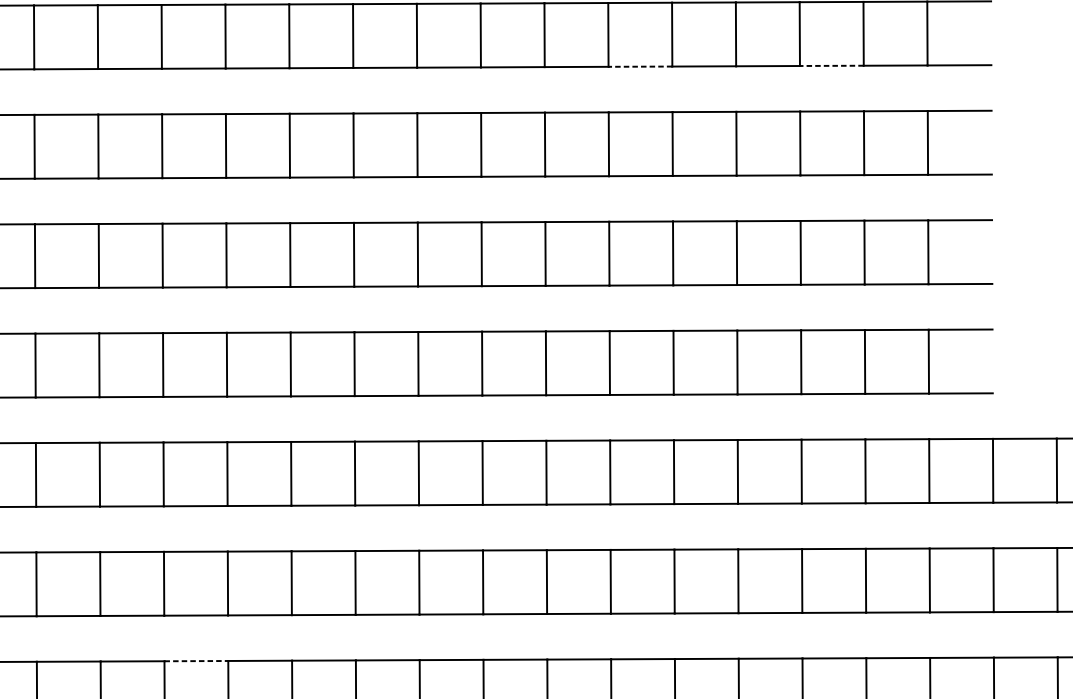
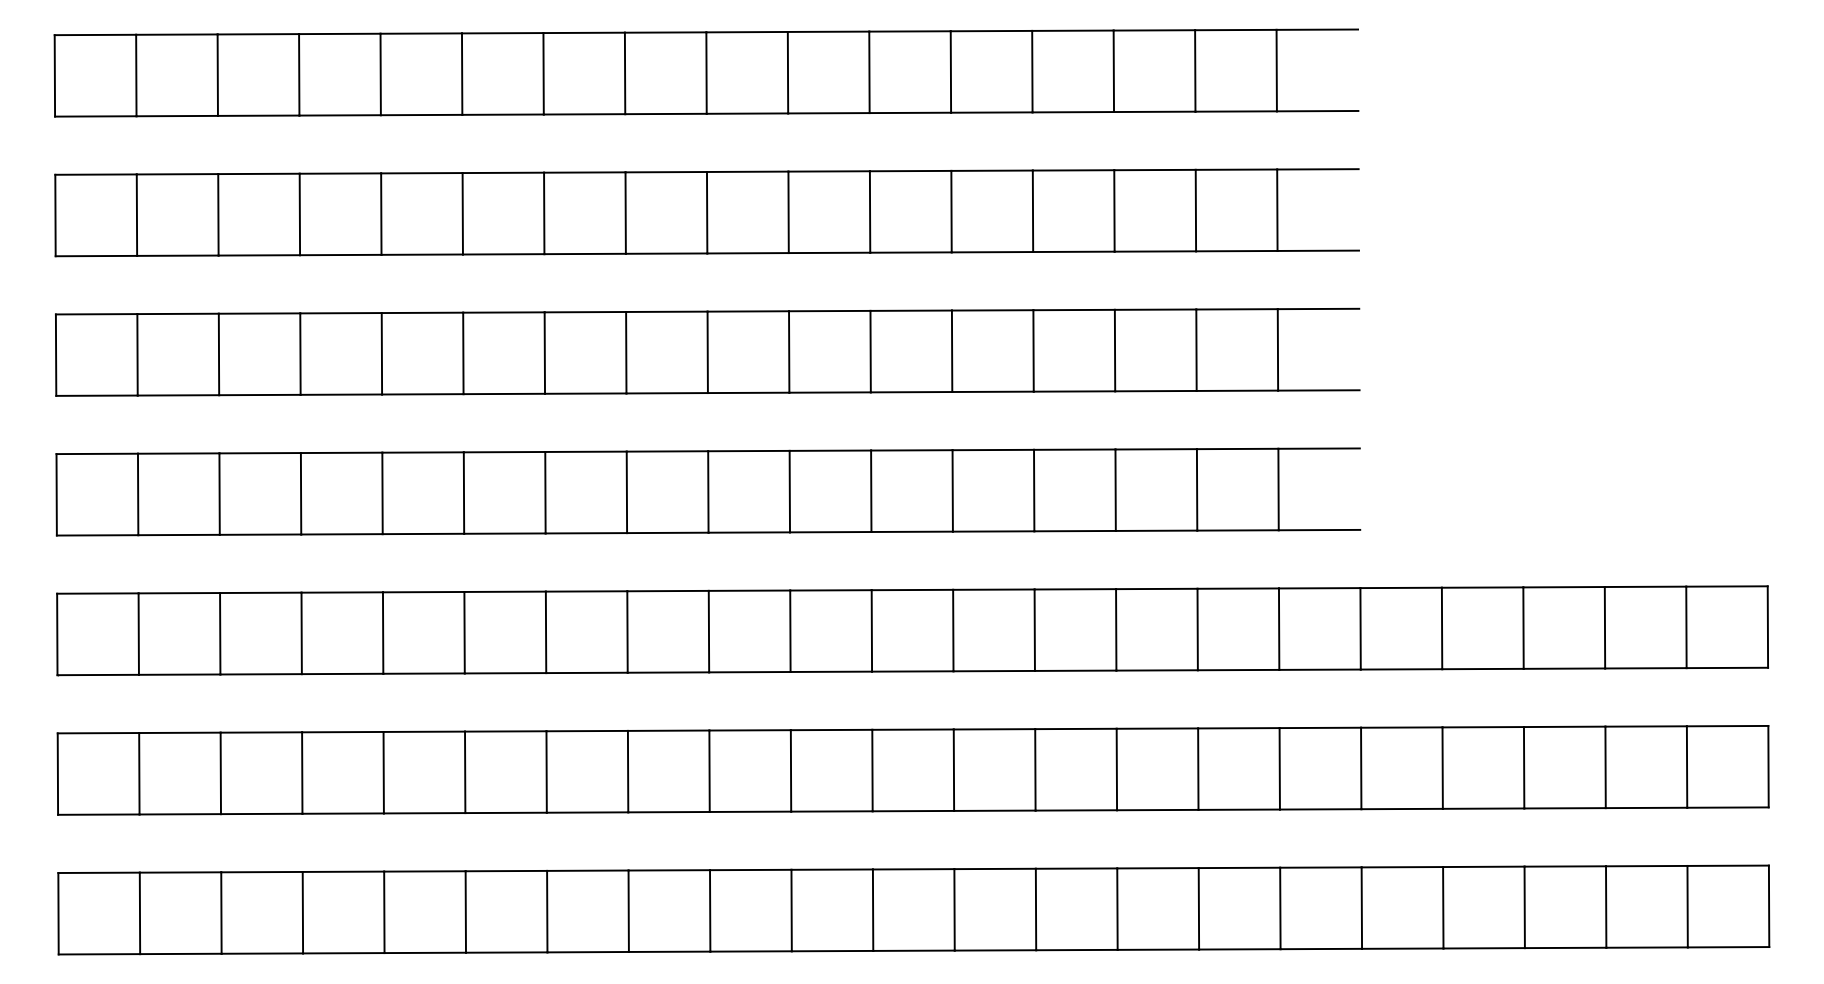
line: (831, 65) -> (1154, 111), dashed -> solid
line: (640, 66) -> (910, 112), dashed -> solid
line: (196, 660) -> (343, 871), dashed -> solid

